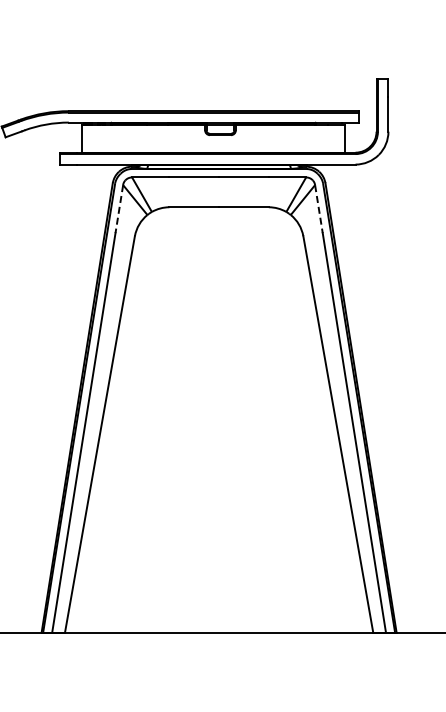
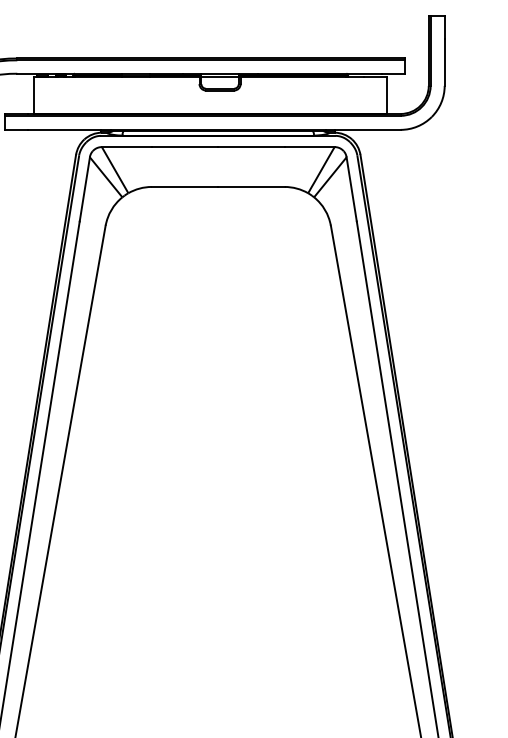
line: (119, 209) -> (85, 189), dashed -> solid
line: (319, 209) -> (352, 189), dashed -> solid

